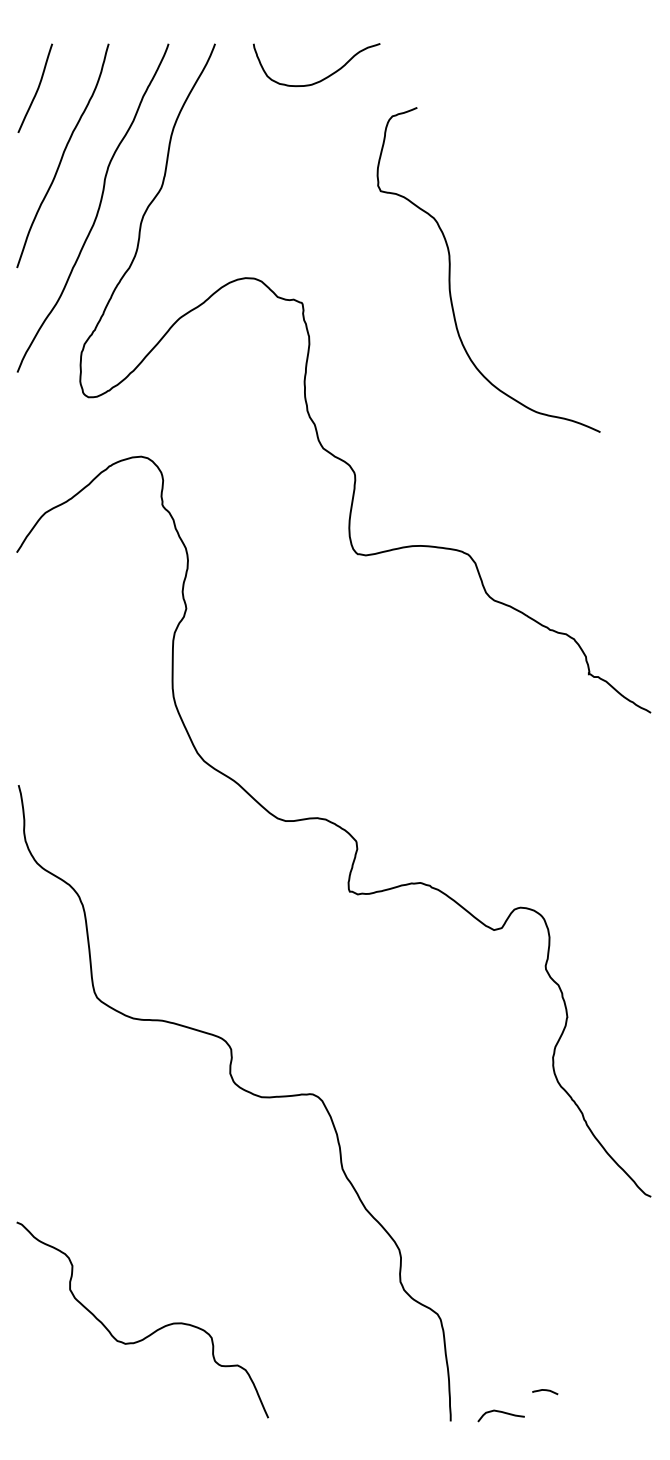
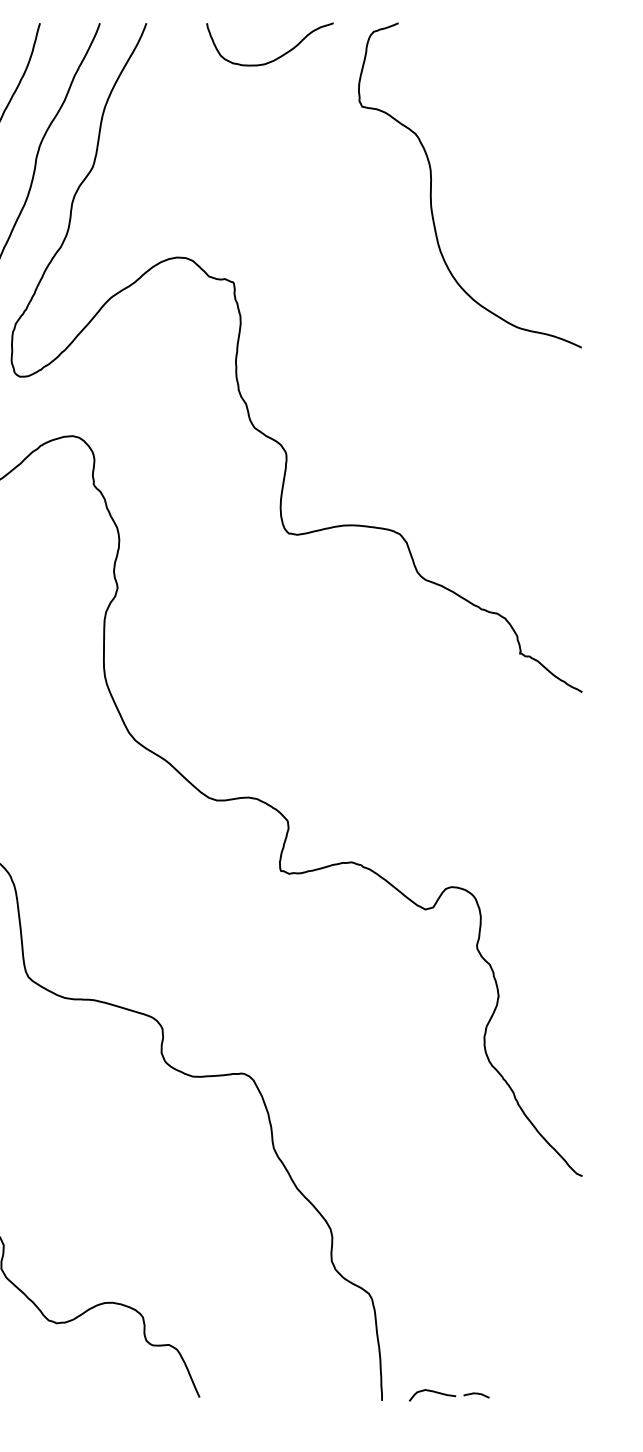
curve: (324, 77) -> (277, 56), moved
curve: (450, 269) -> (431, 184), moved
curve: (546, 1391) -> (477, 1394), moved

